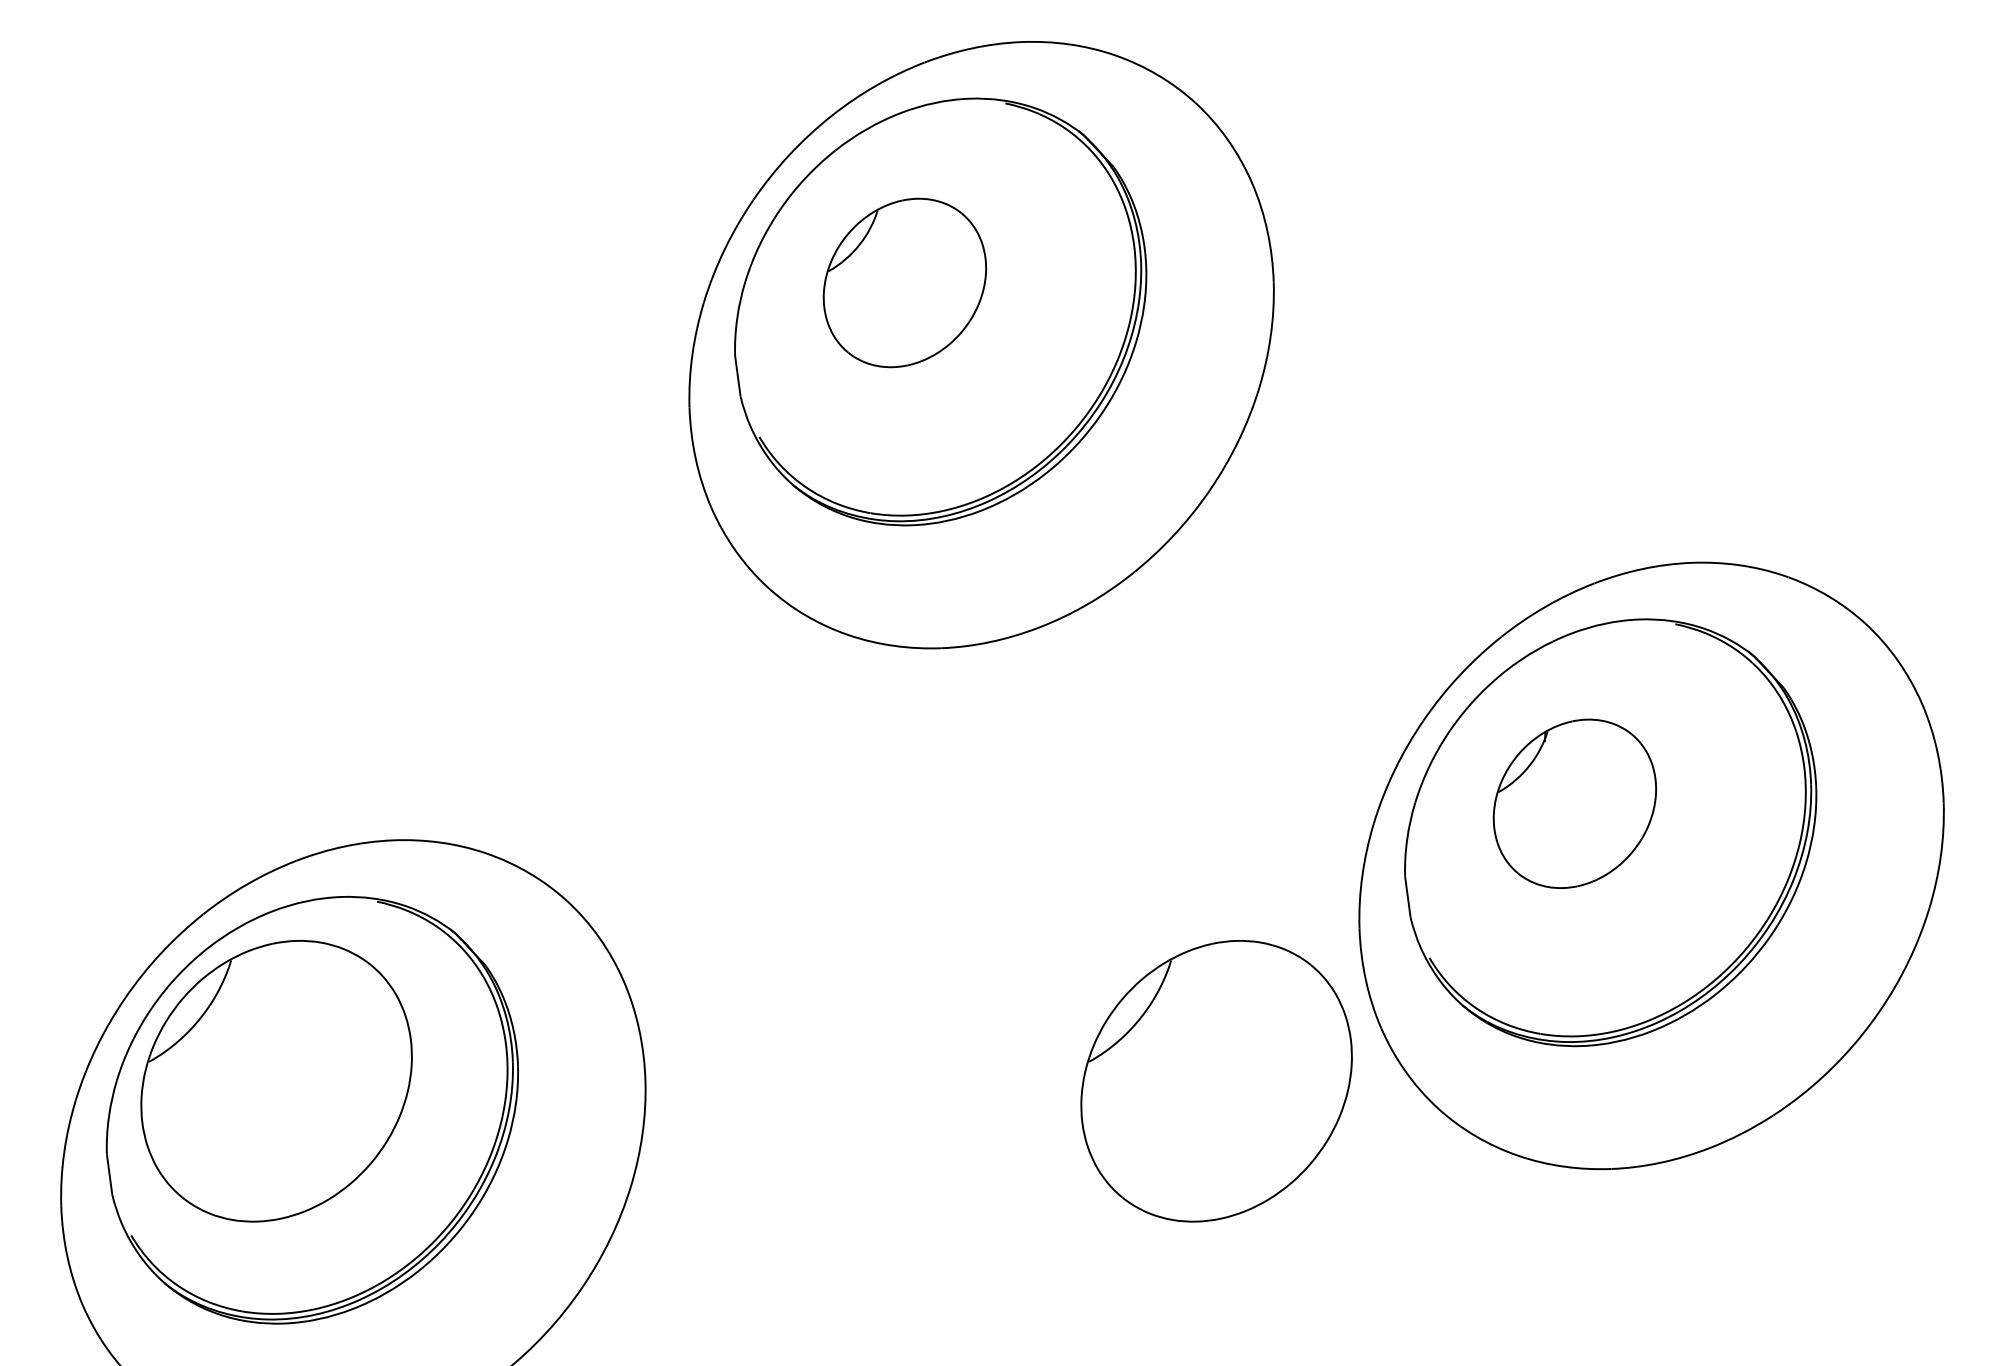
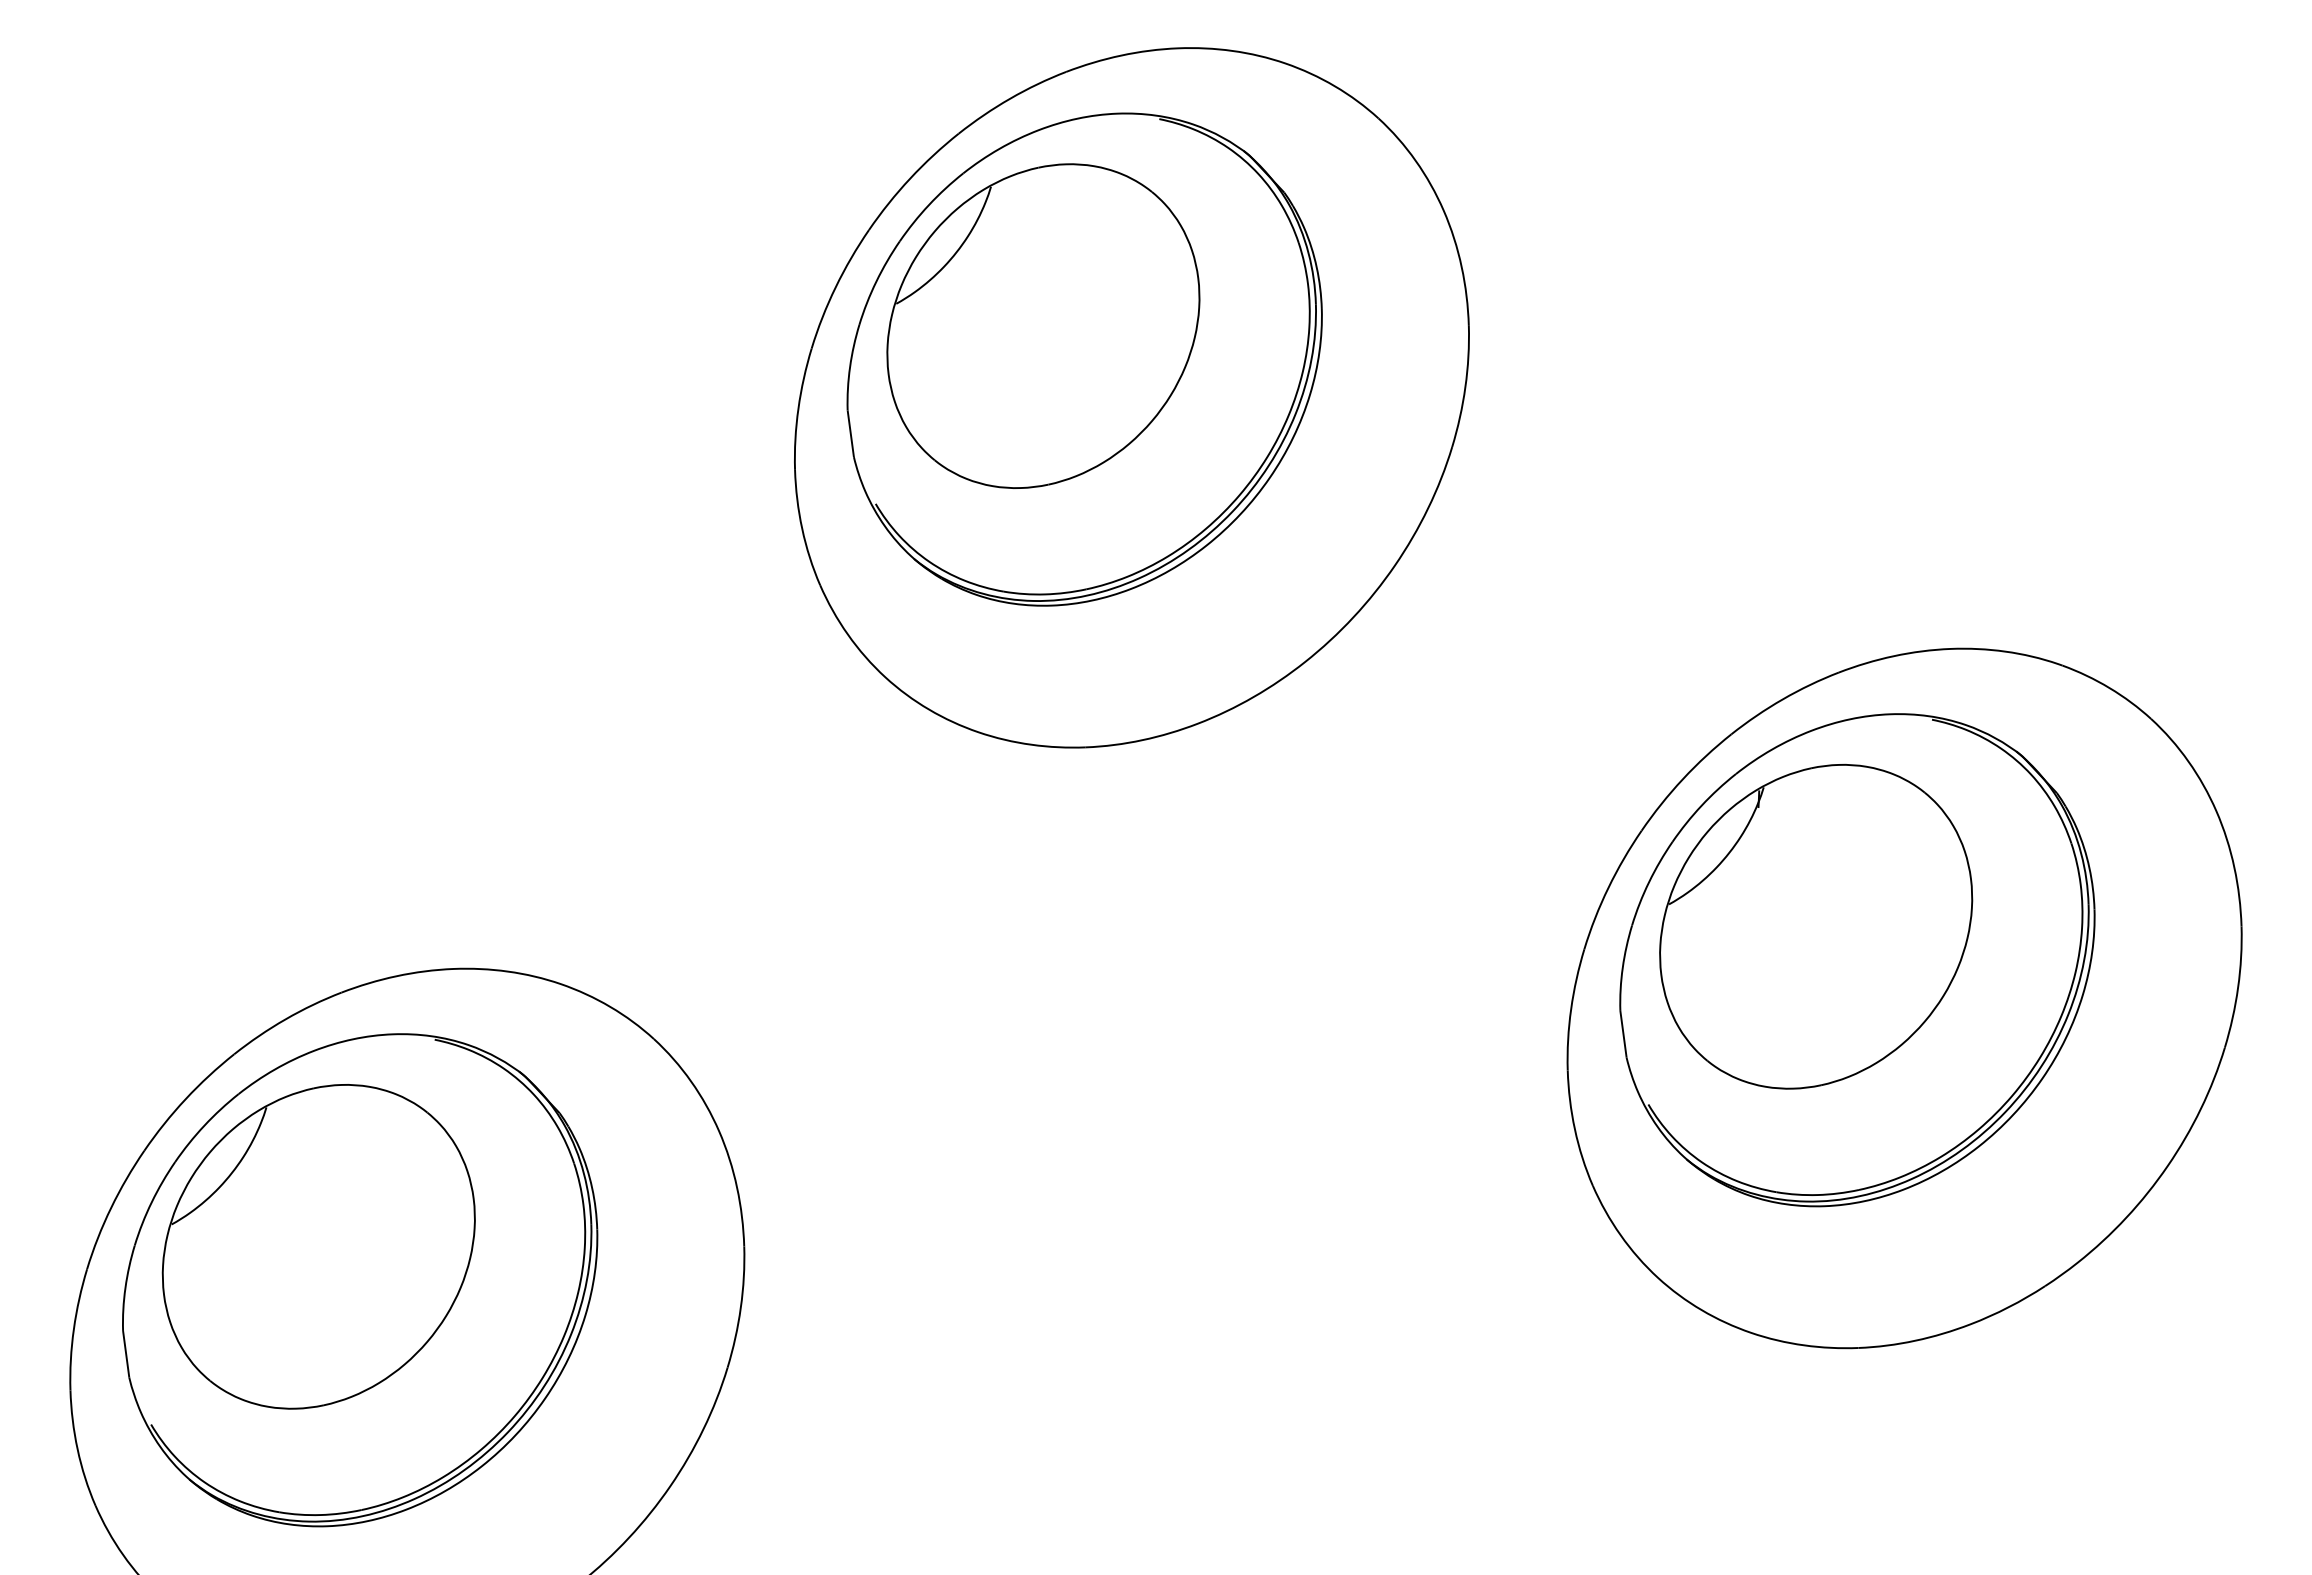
part: (904, 282) -> (1042, 325), size x1.67
part: (1574, 803) -> (1815, 926), size x1.67
part: (1216, 1081) -> (1402, 1247), removed

